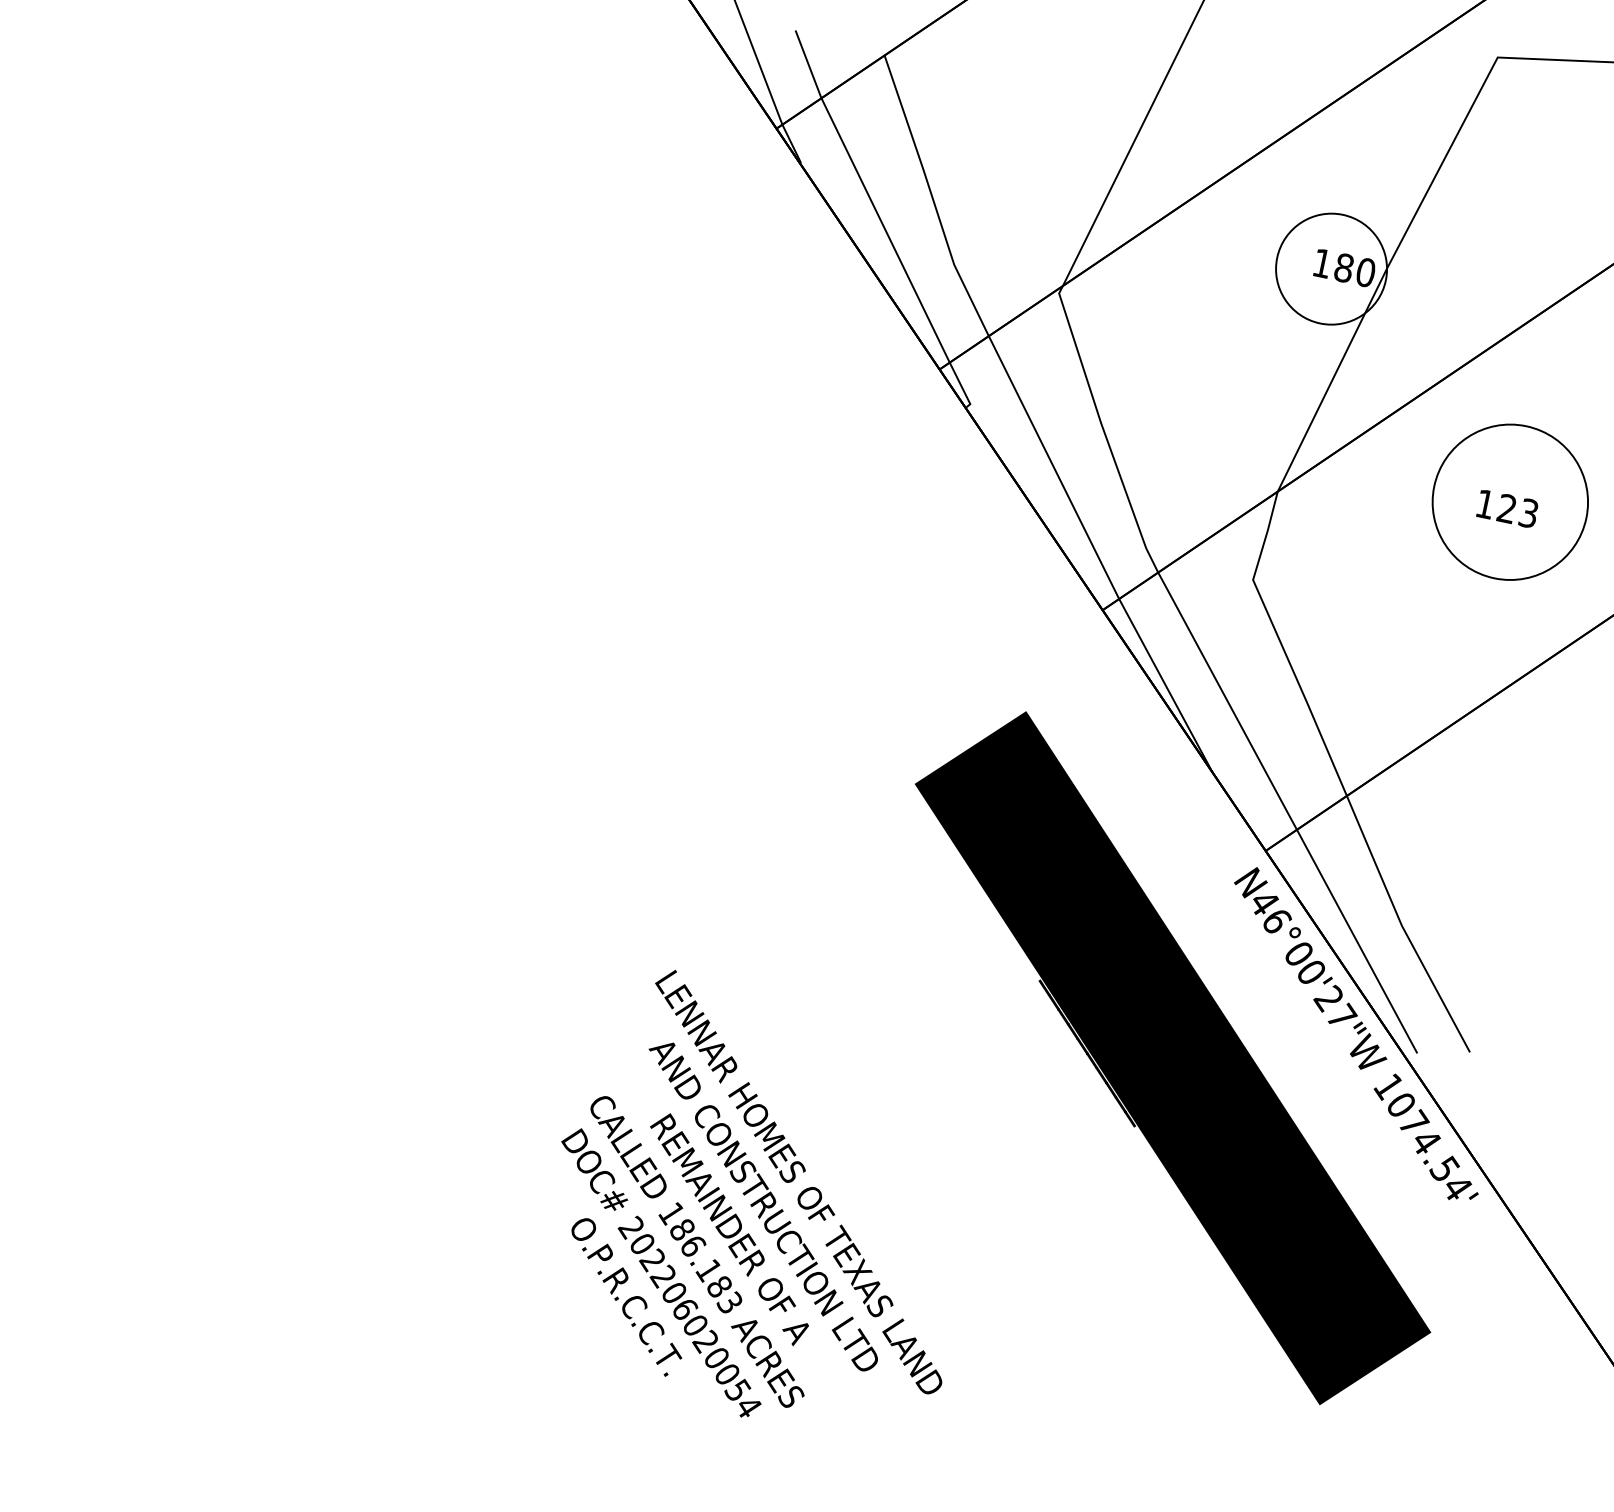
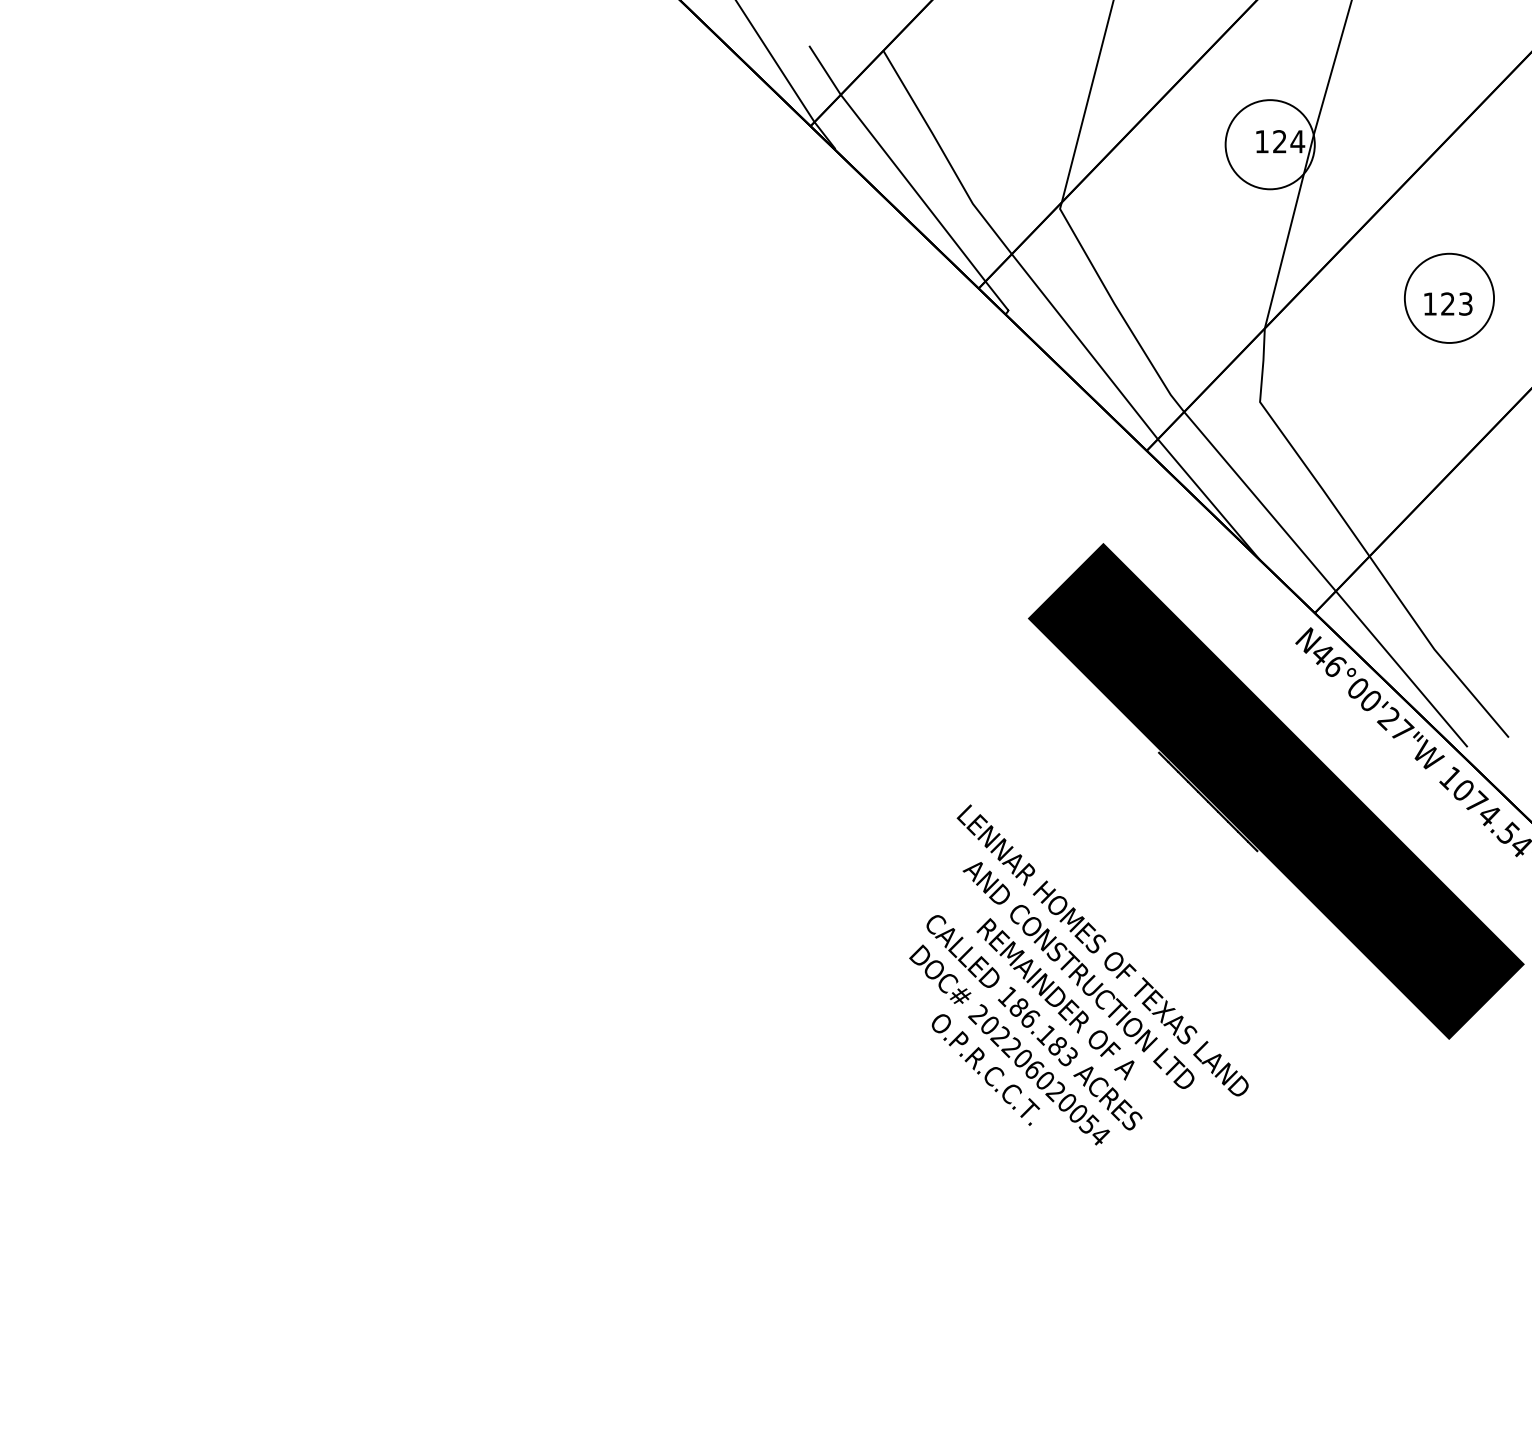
text: (1355, 270) -> (1289, 141), 180 -> 124
circle: (1510, 501) -> (1449, 297), size x0.71
text: (763, 1204) -> (1078, 974), moved

